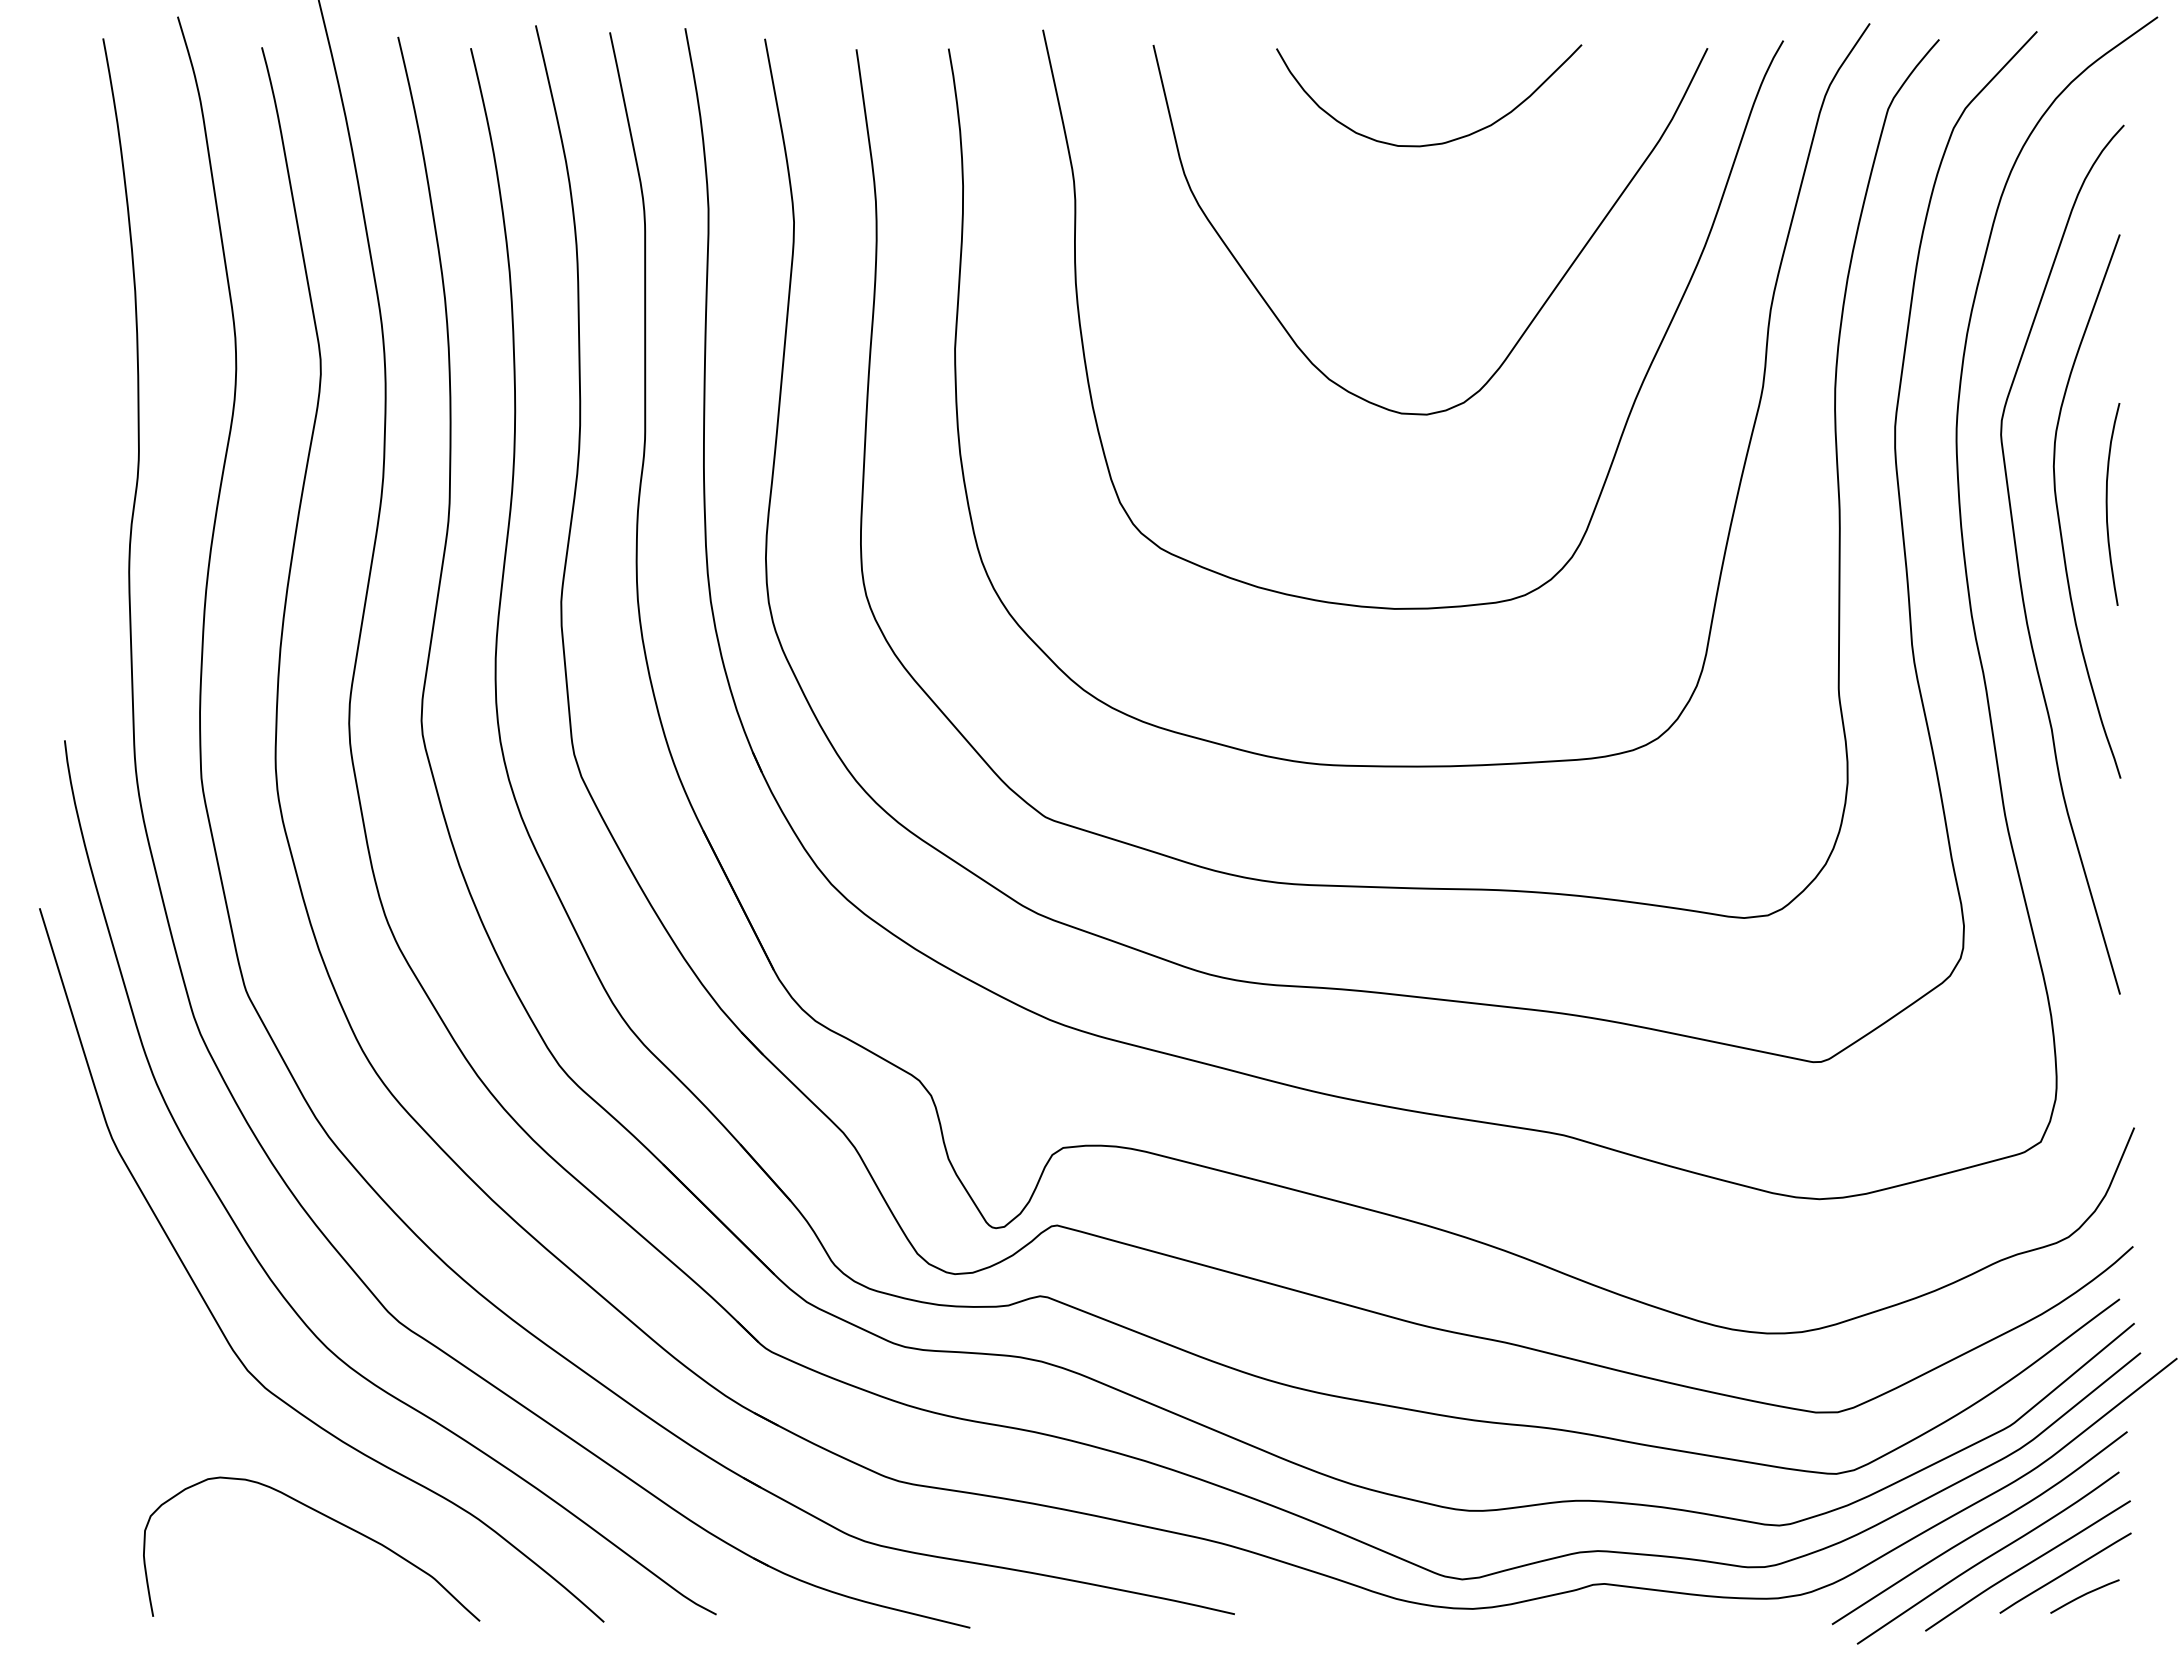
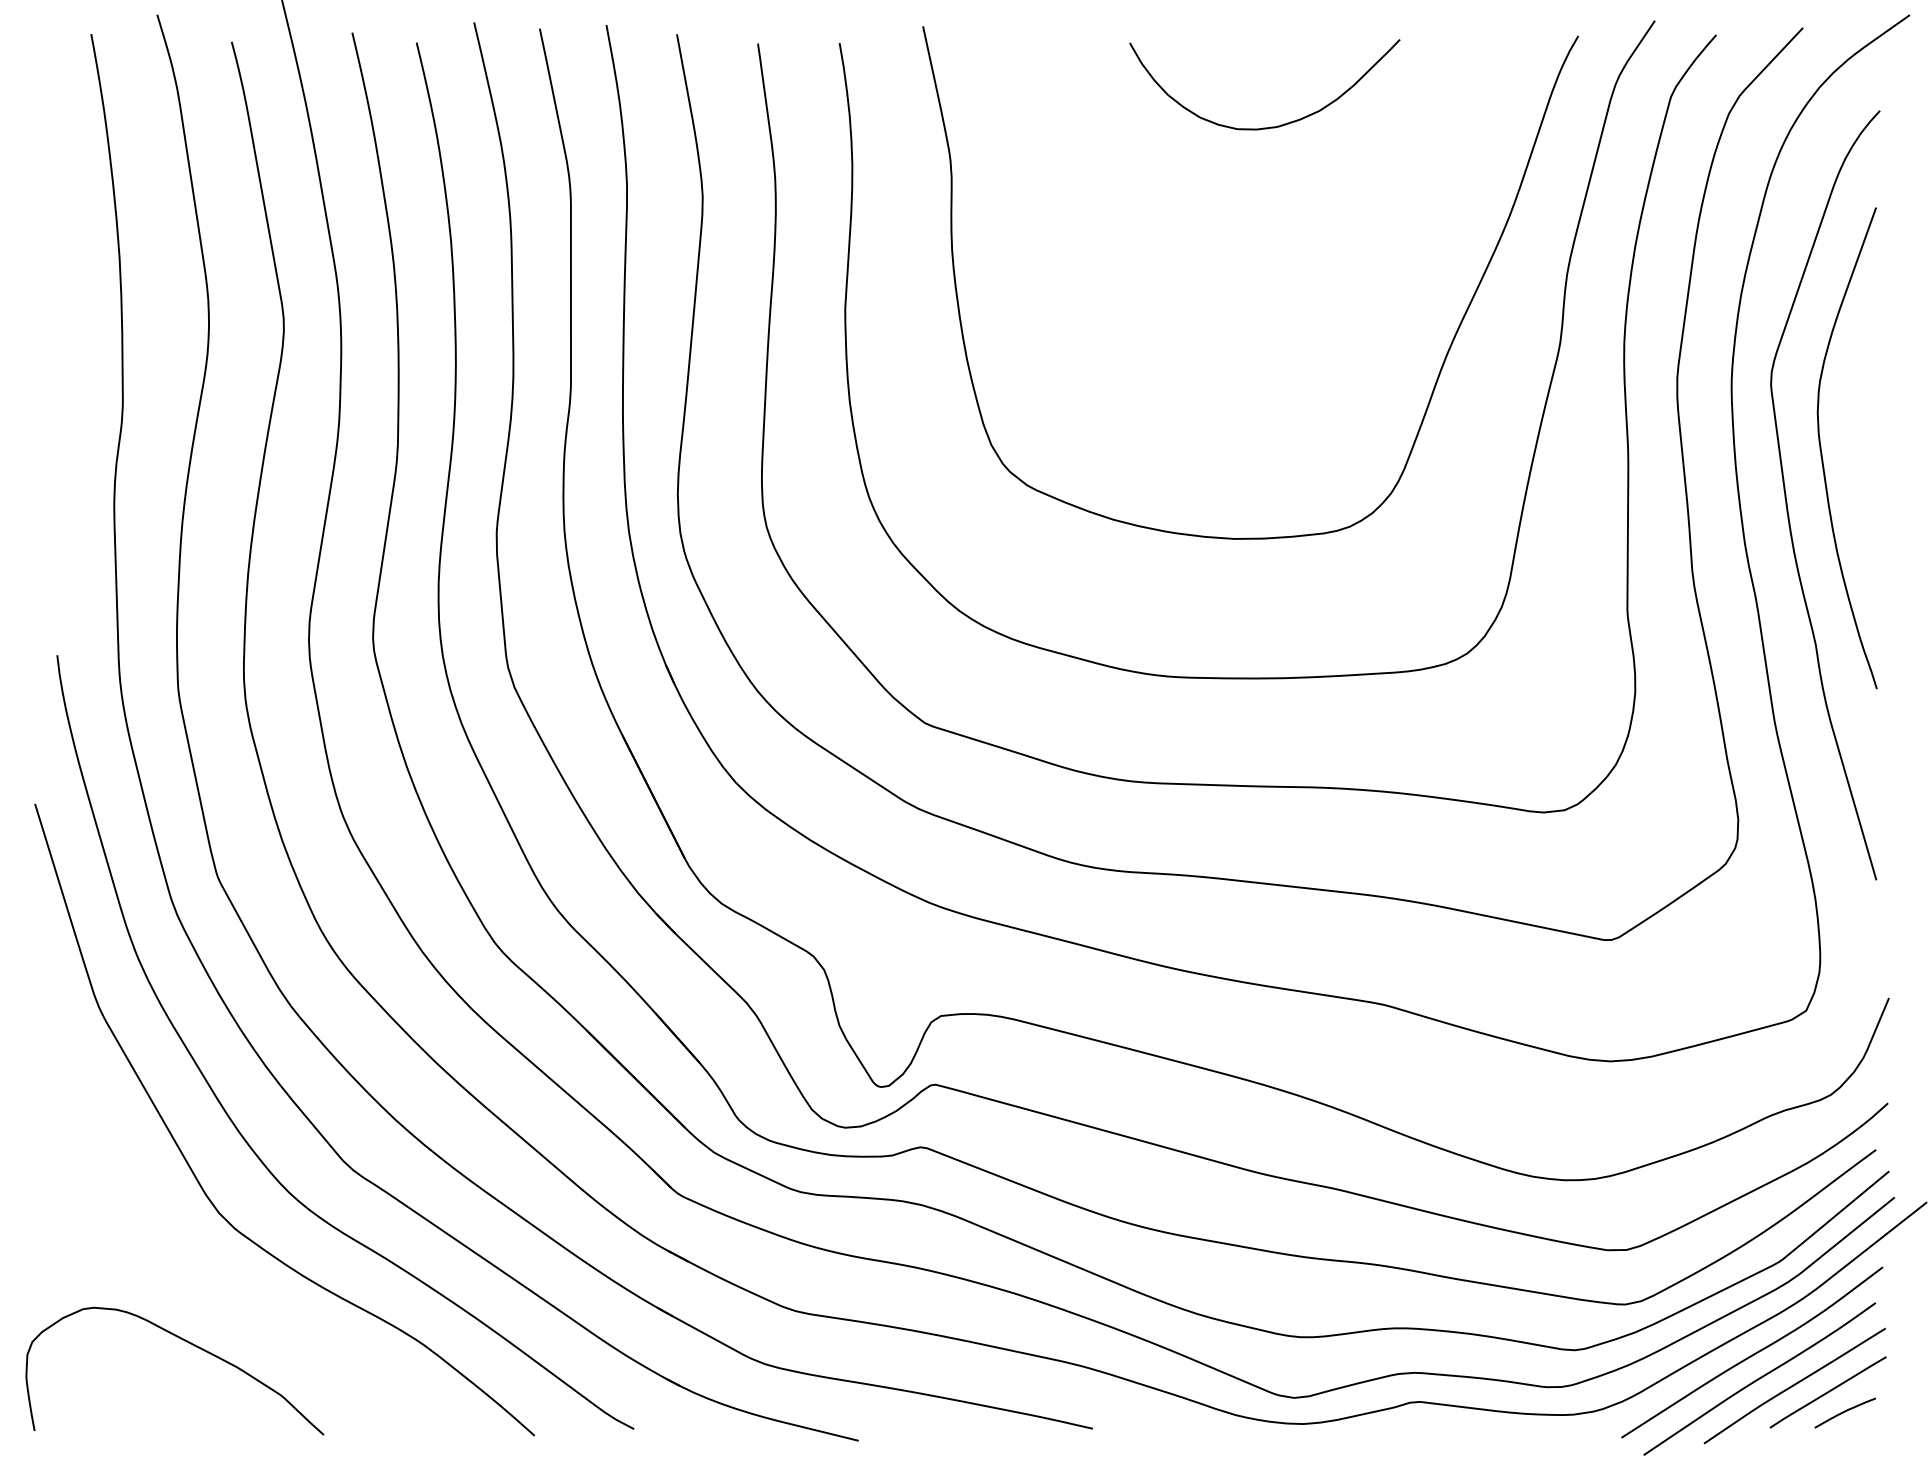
curve: (1542, 304) -> (1365, 269), removed
curve: (2107, 504) -> (1865, 446), removed
curve: (326, 1517) -> (187, 1343), moved

